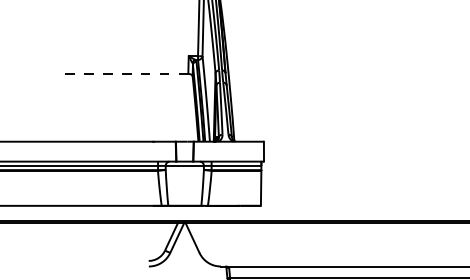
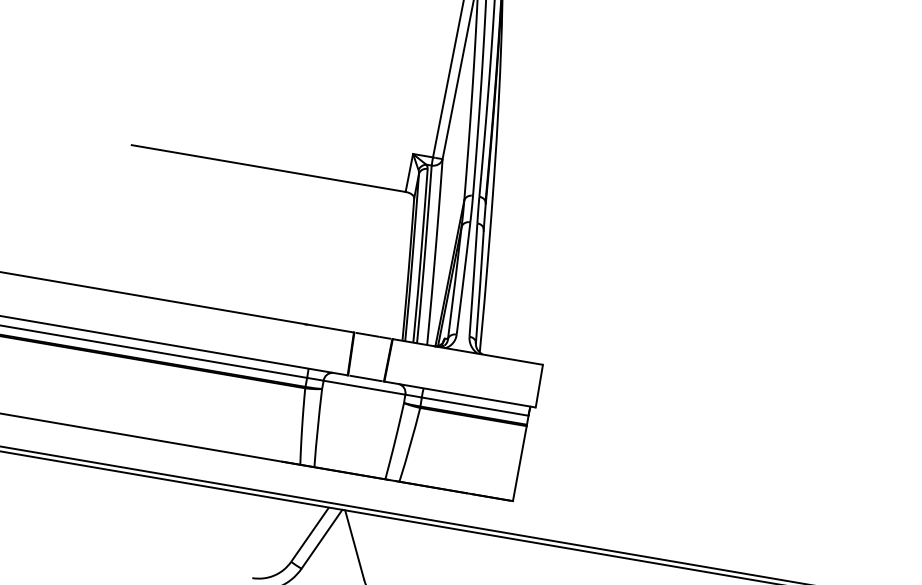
line: (124, 73) -> (269, 167), dashed -> solid

